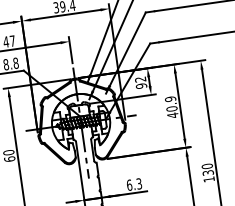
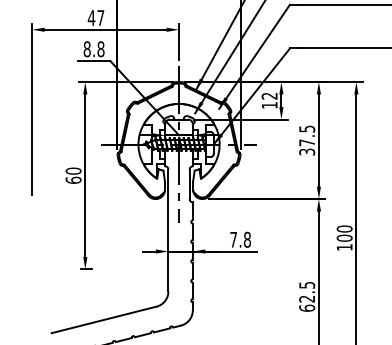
text: (141, 85) -> (269, 104), 92 -> 12
text: (171, 107) -> (307, 140), 40.9 -> 37.5
text: (208, 172) -> (344, 237), 130 -> 100
text: (134, 184) -> (240, 239), 6.3 -> 7.8

